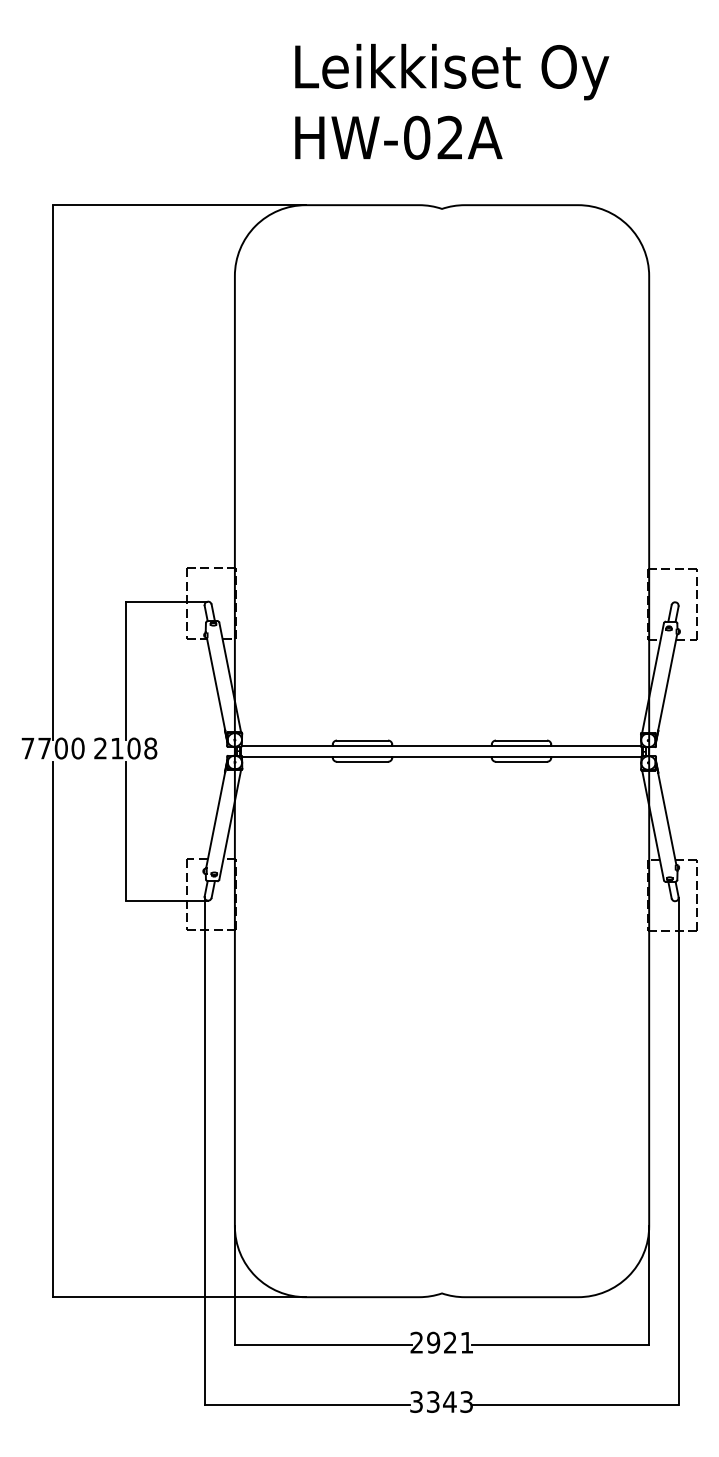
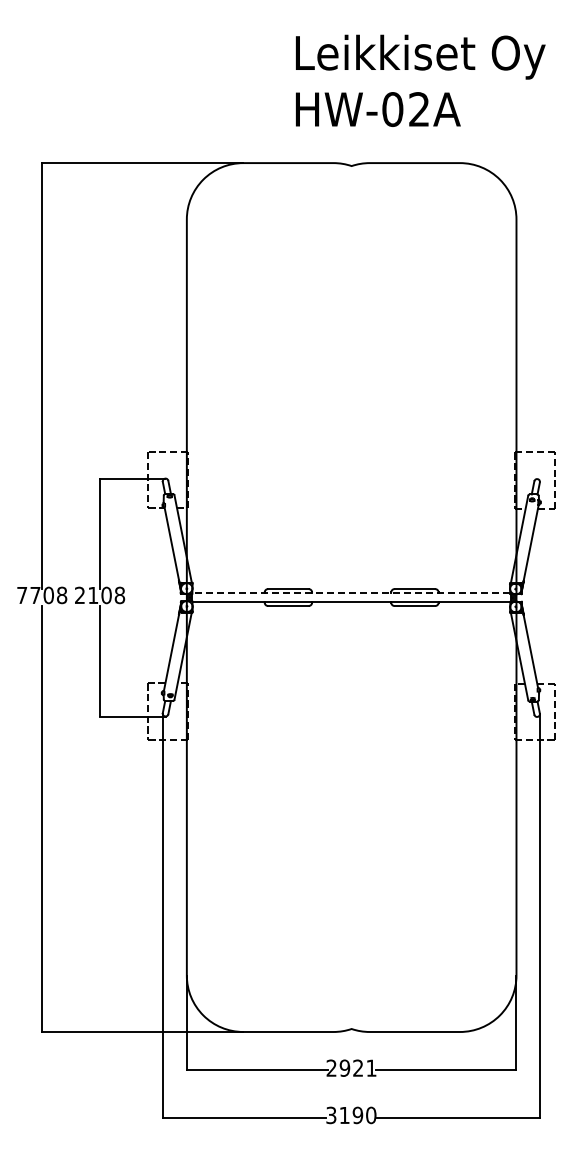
text: (451, 101) -> (420, 80), moved
line: (441, 746) -> (351, 593), solid -> dashed
text: (77, 748) -> (61, 595), 7700 -> 7708
text: (449, 1402) -> (357, 1115), 3343 -> 3190

